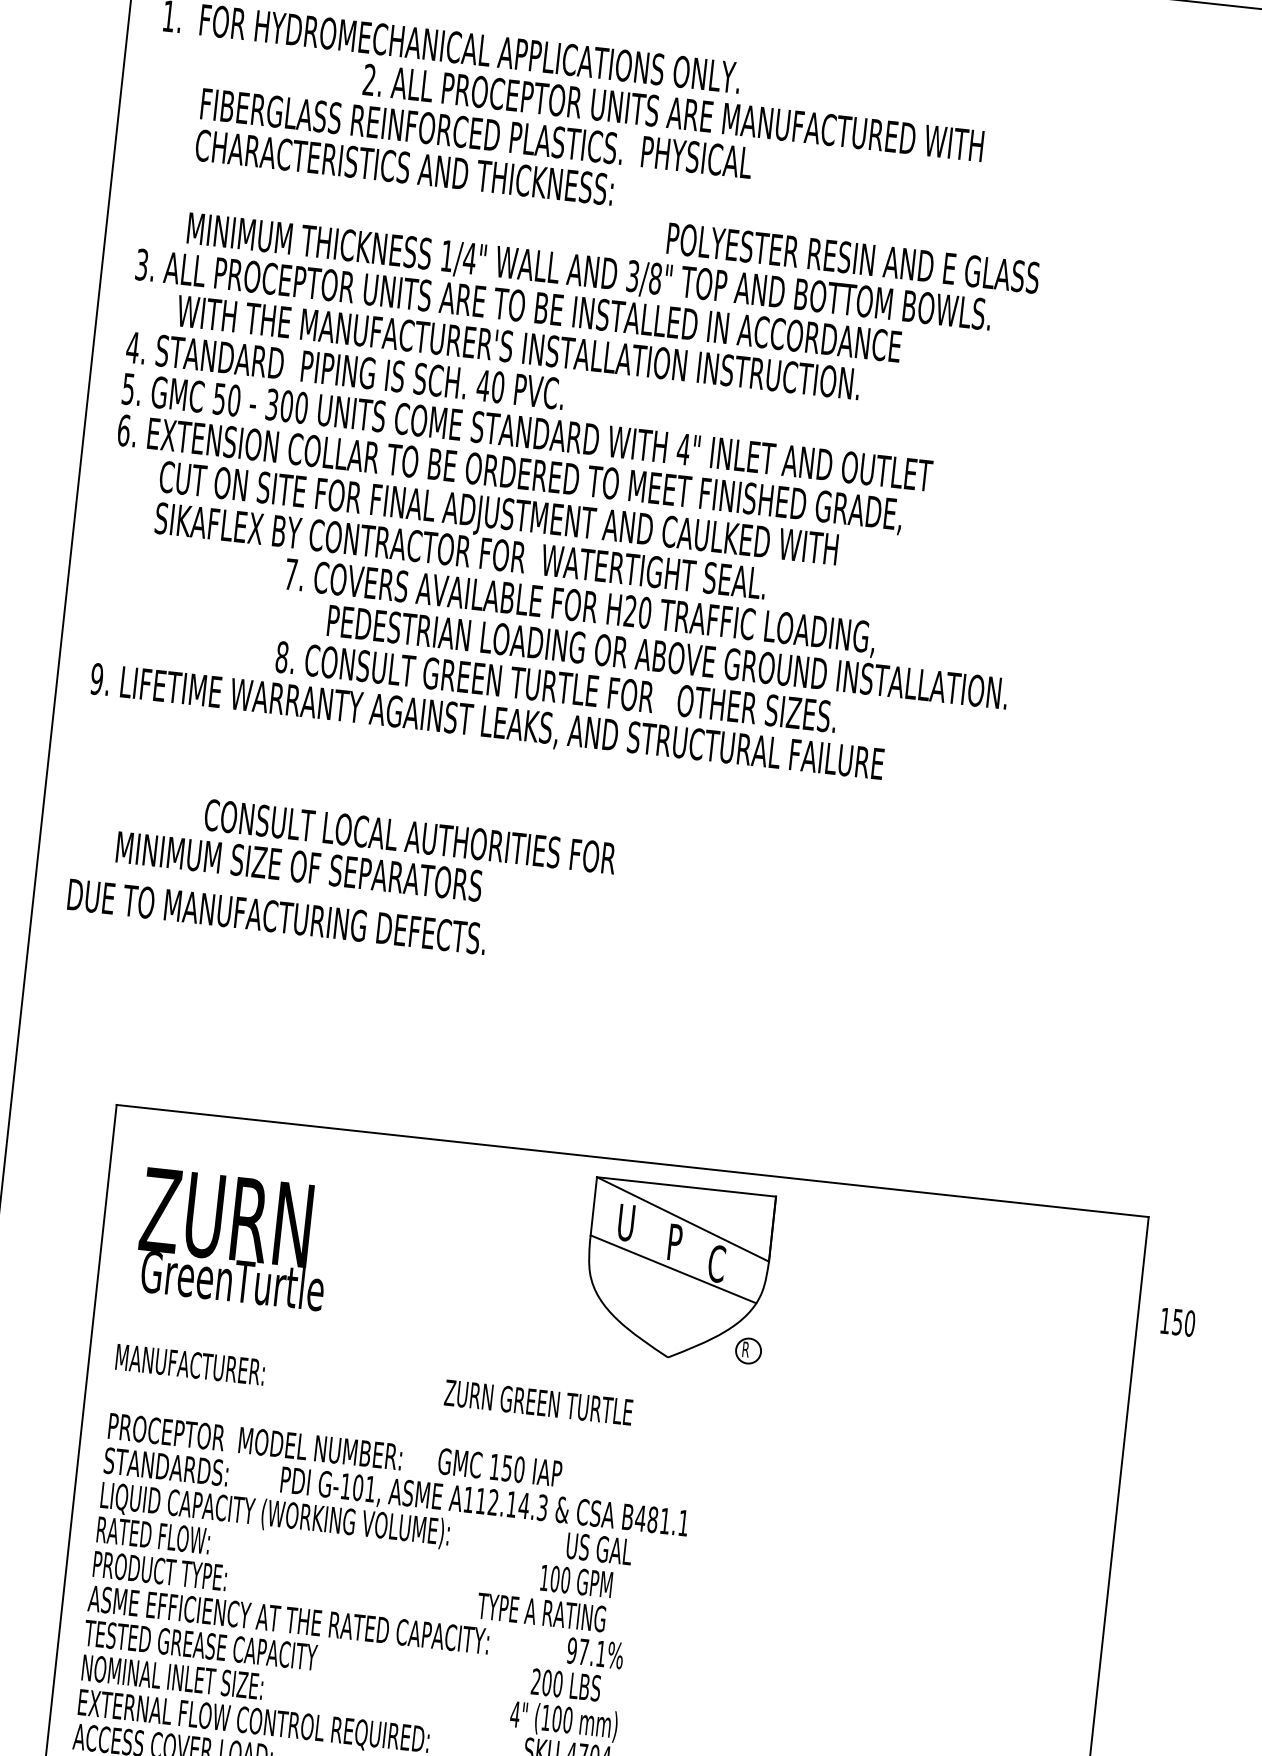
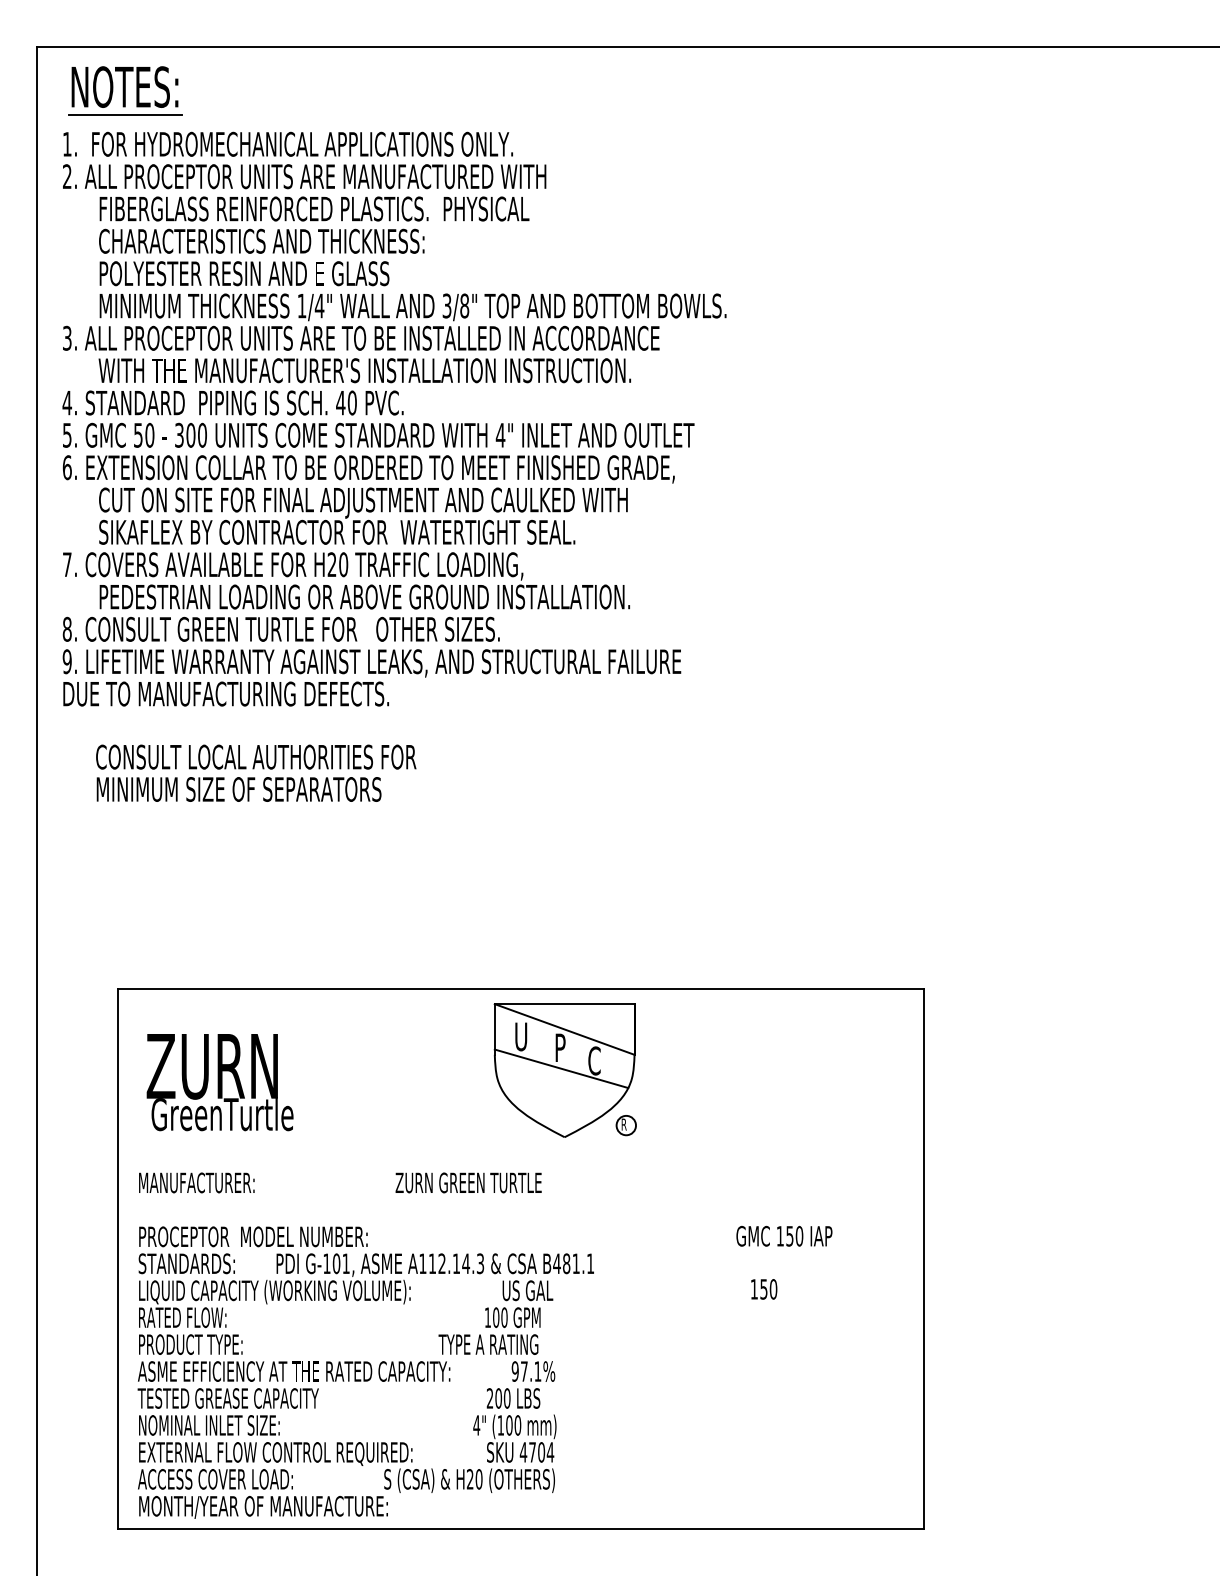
text: (673, 112) -> (304, 176), moved
text: (853, 258) -> (244, 273), moved
text: (643, 653) -> (345, 596), moved
text: (410, 836) -> (256, 756), moved
text: (276, 916) -> (225, 693), moved
text: (1178, 1322) -> (764, 1289), moved
text: (500, 1466) -> (784, 1235), moved

